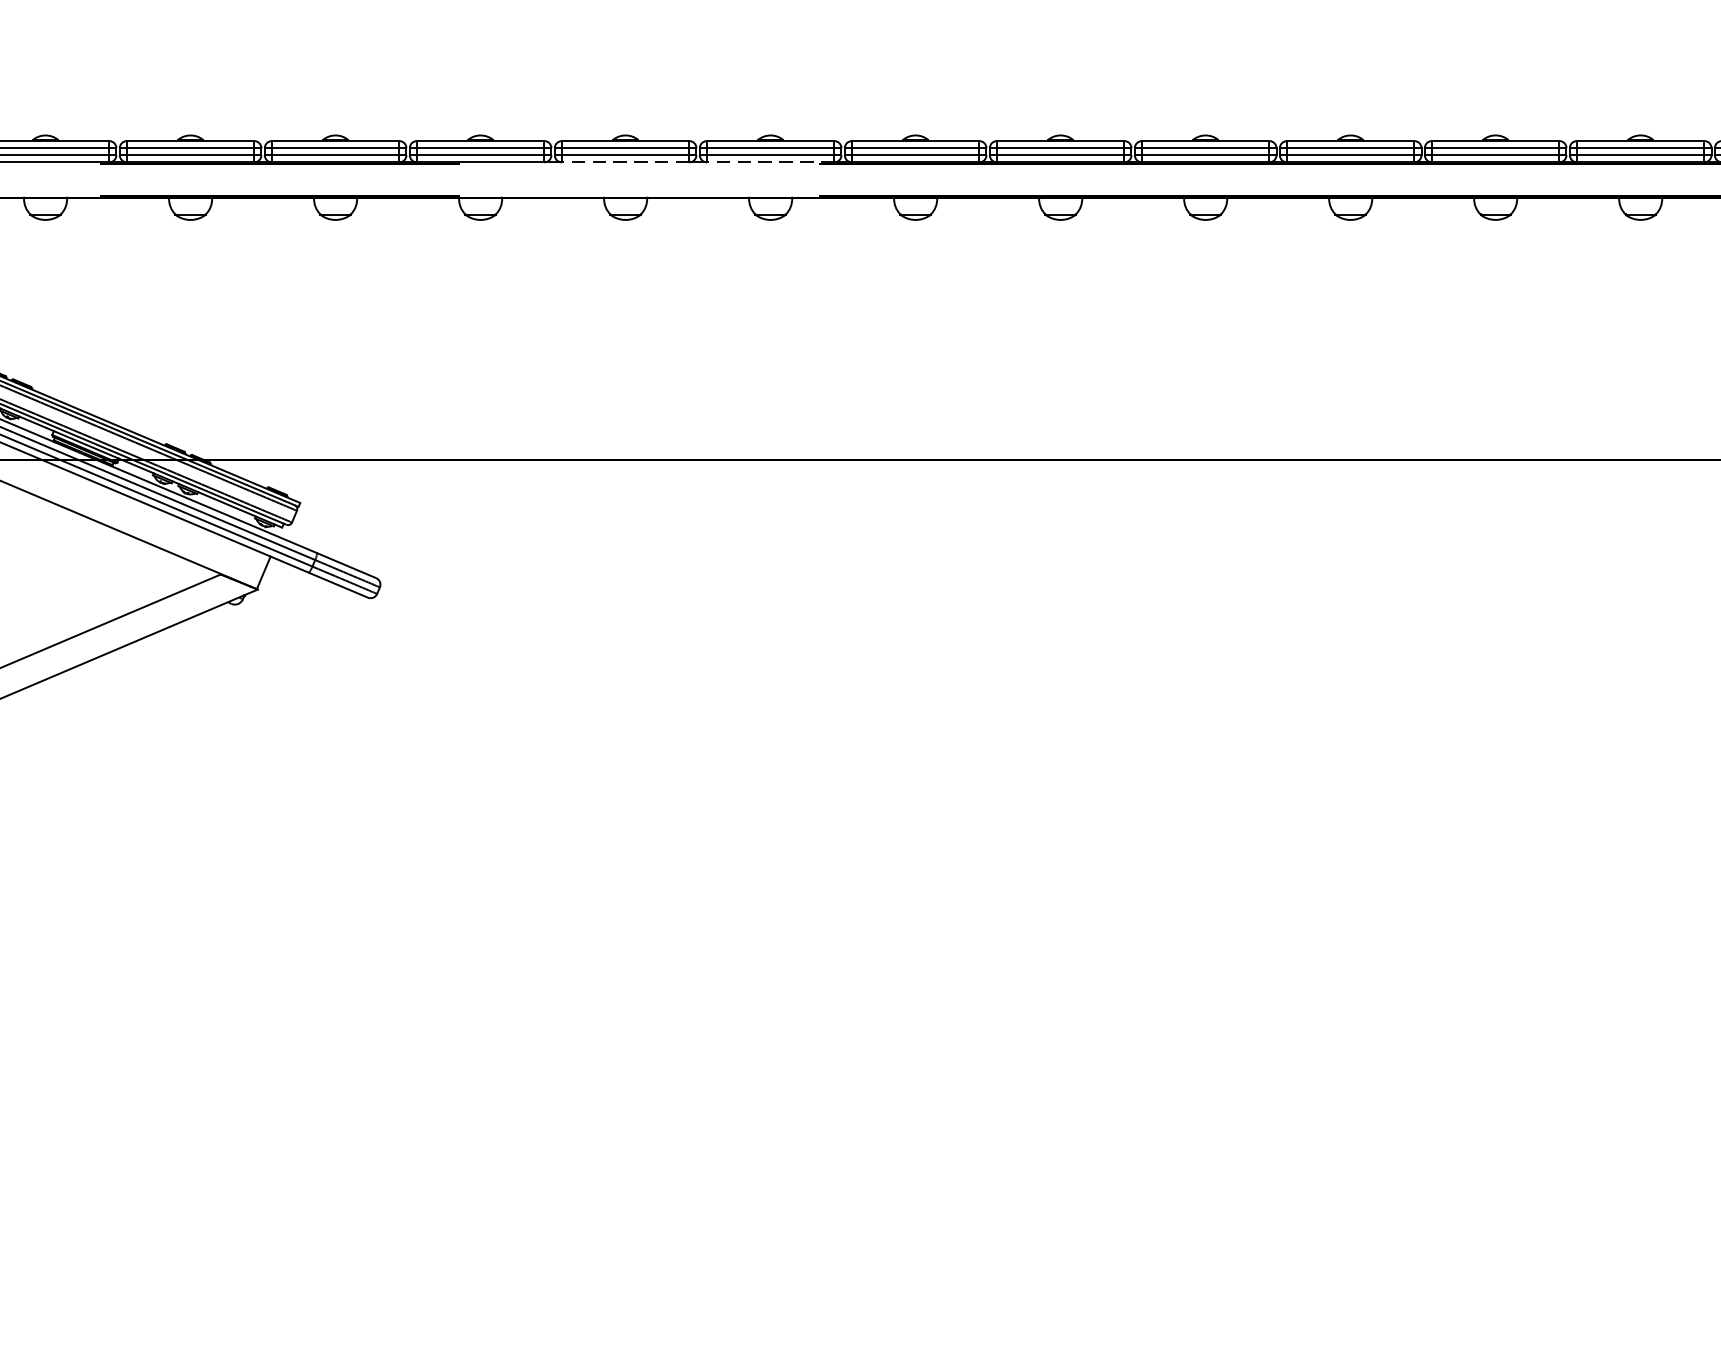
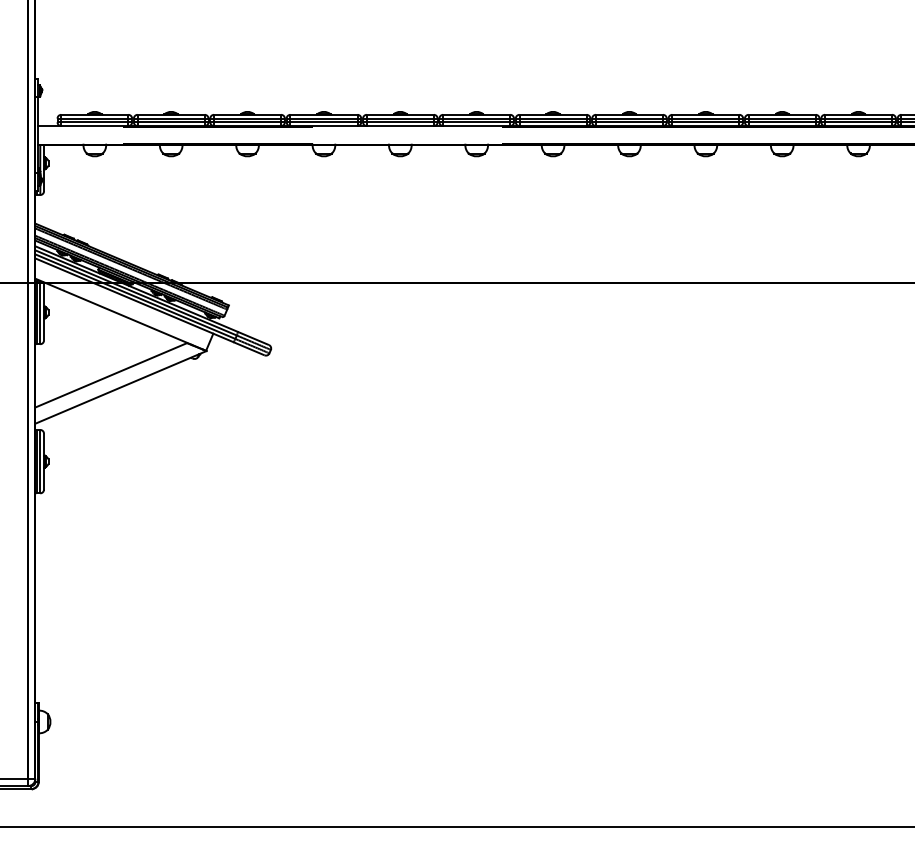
line: (625, 163) -> (400, 126), dashed -> solid
line: (770, 163) -> (476, 126), dashed -> solid

